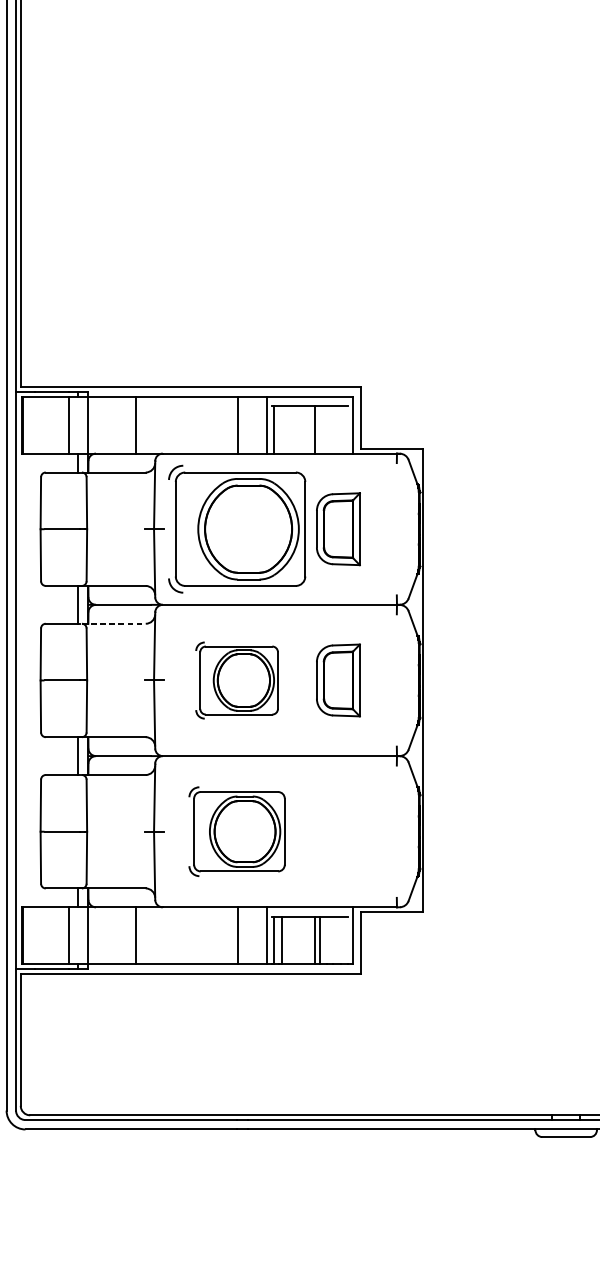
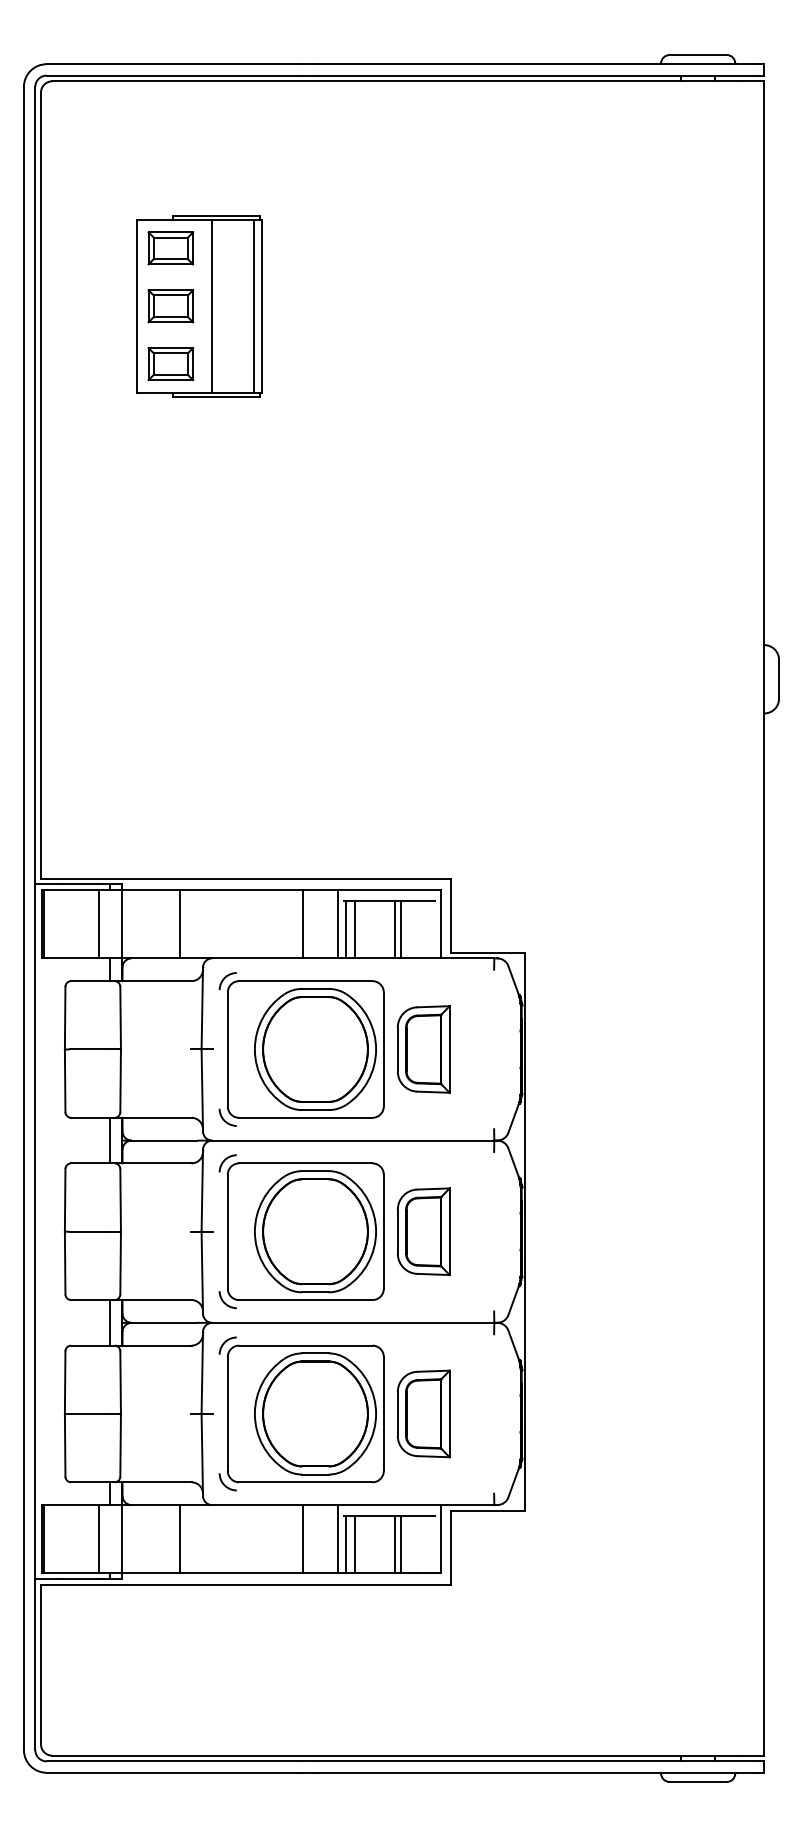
line: (281, 429) -> (355, 929), added
line: (319, 429) -> (401, 929), added
line: (114, 623) -> (153, 1163), dashed -> solid
part: (236, 680) -> (301, 1231), size x1.67
part: (236, 831) -> (301, 1413), size x1.43
part: (338, 831) -> (423, 1413), added

